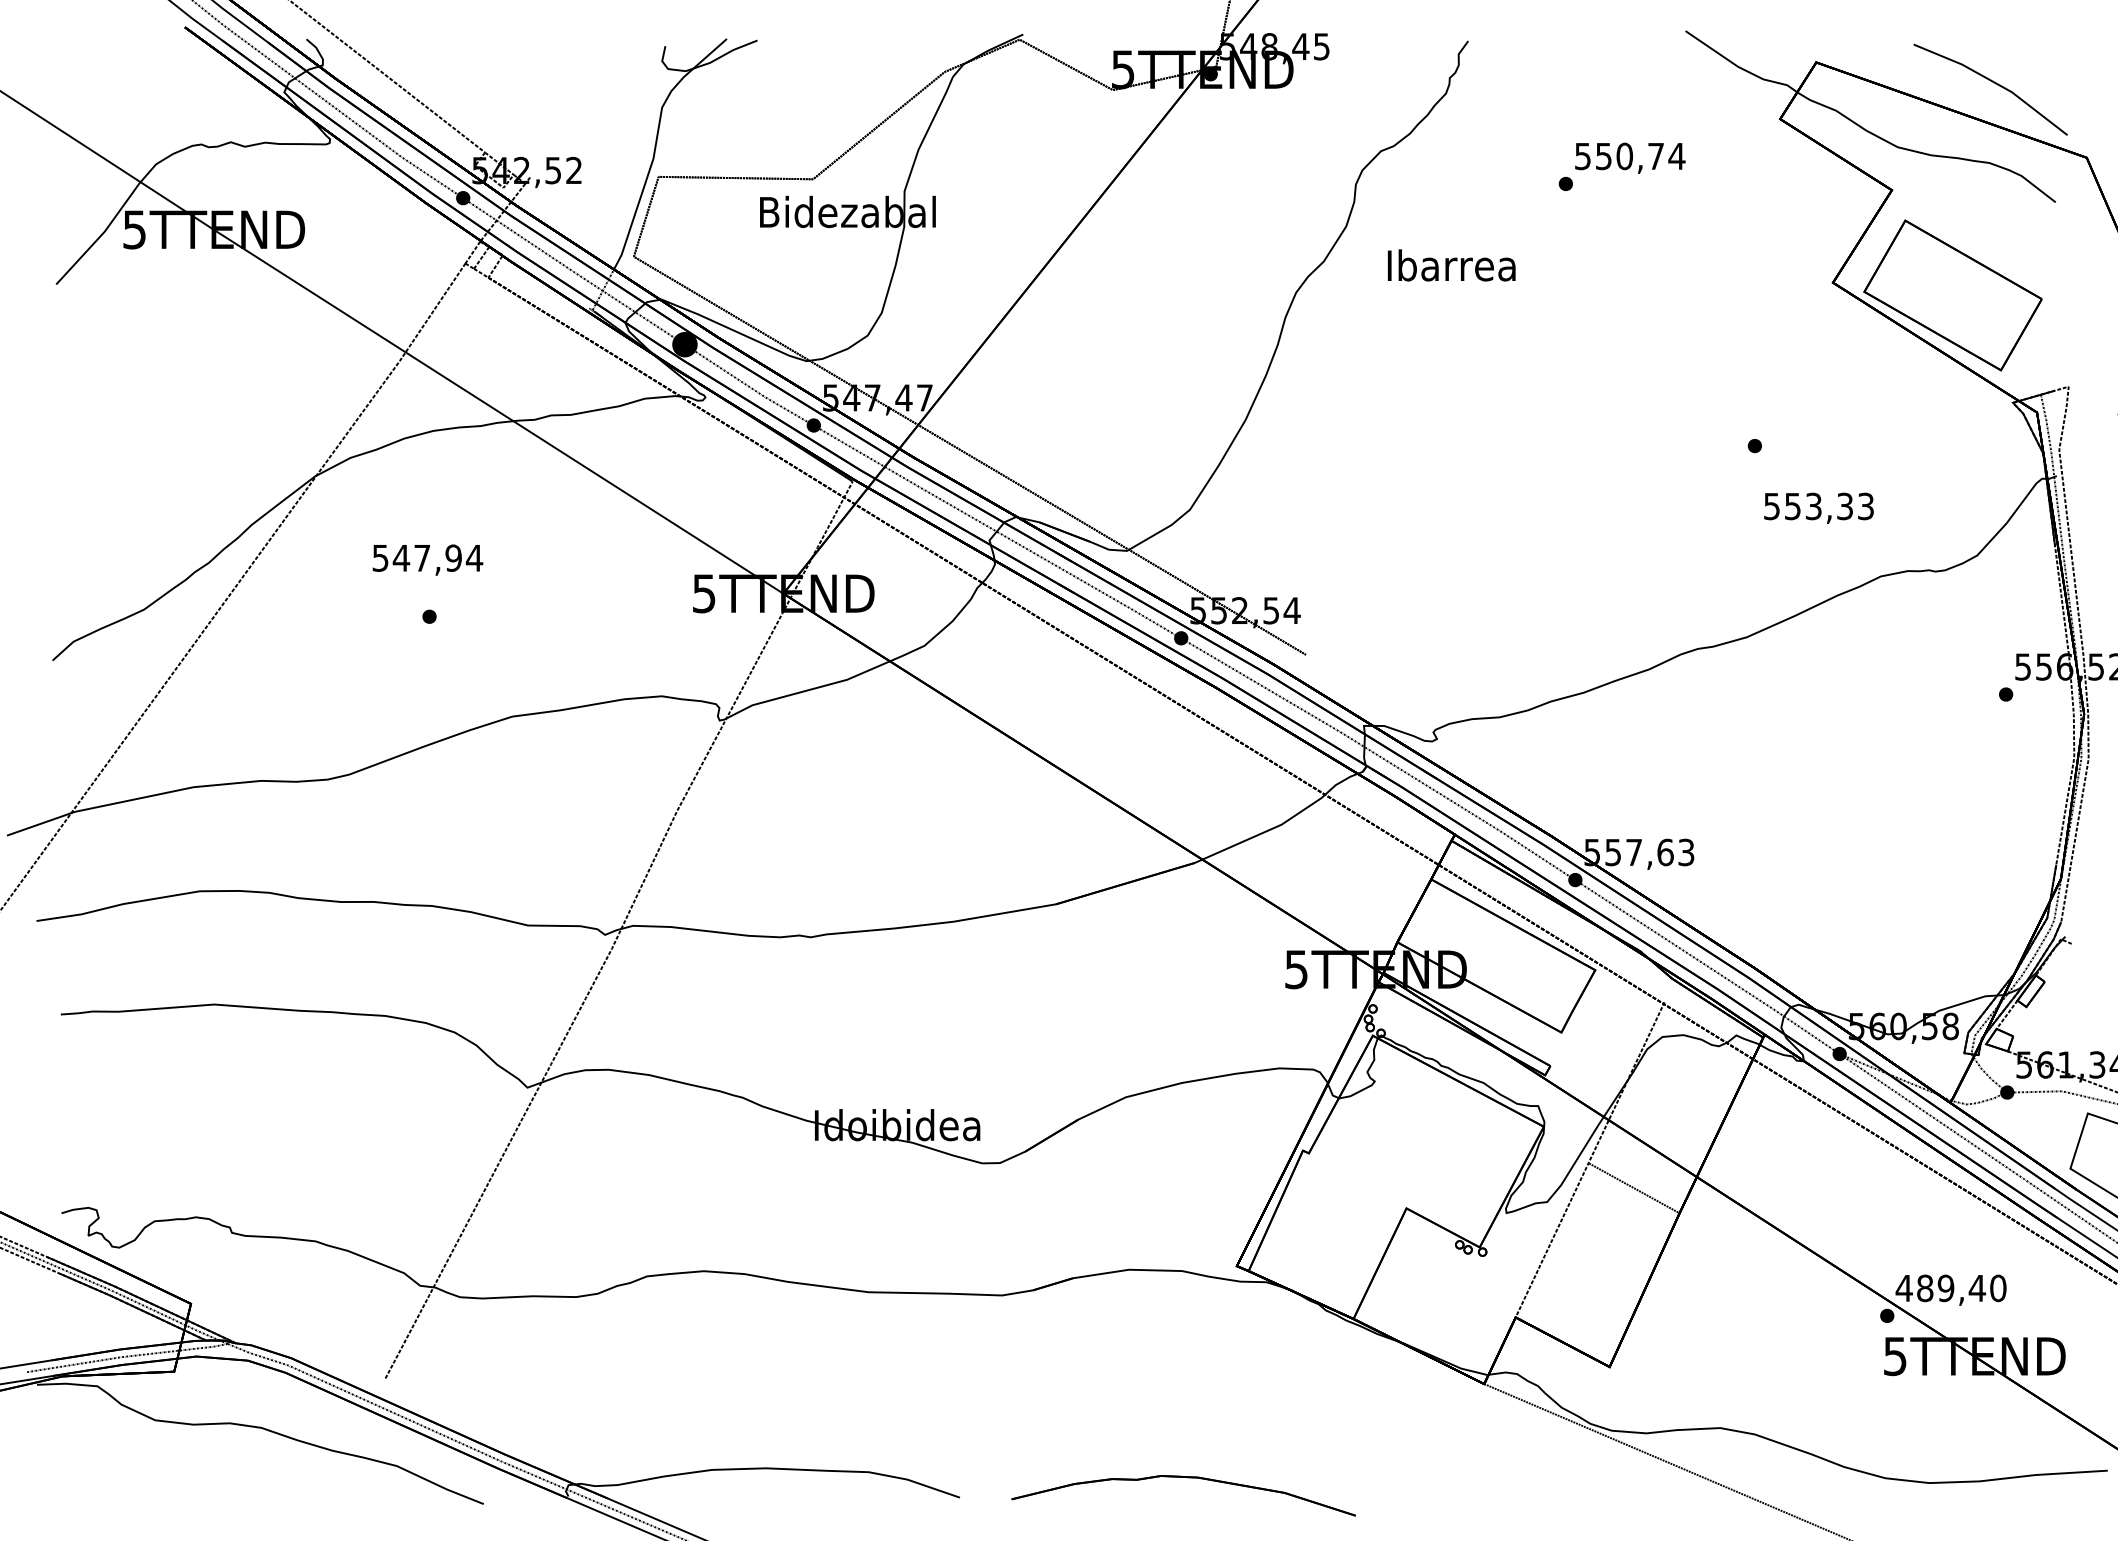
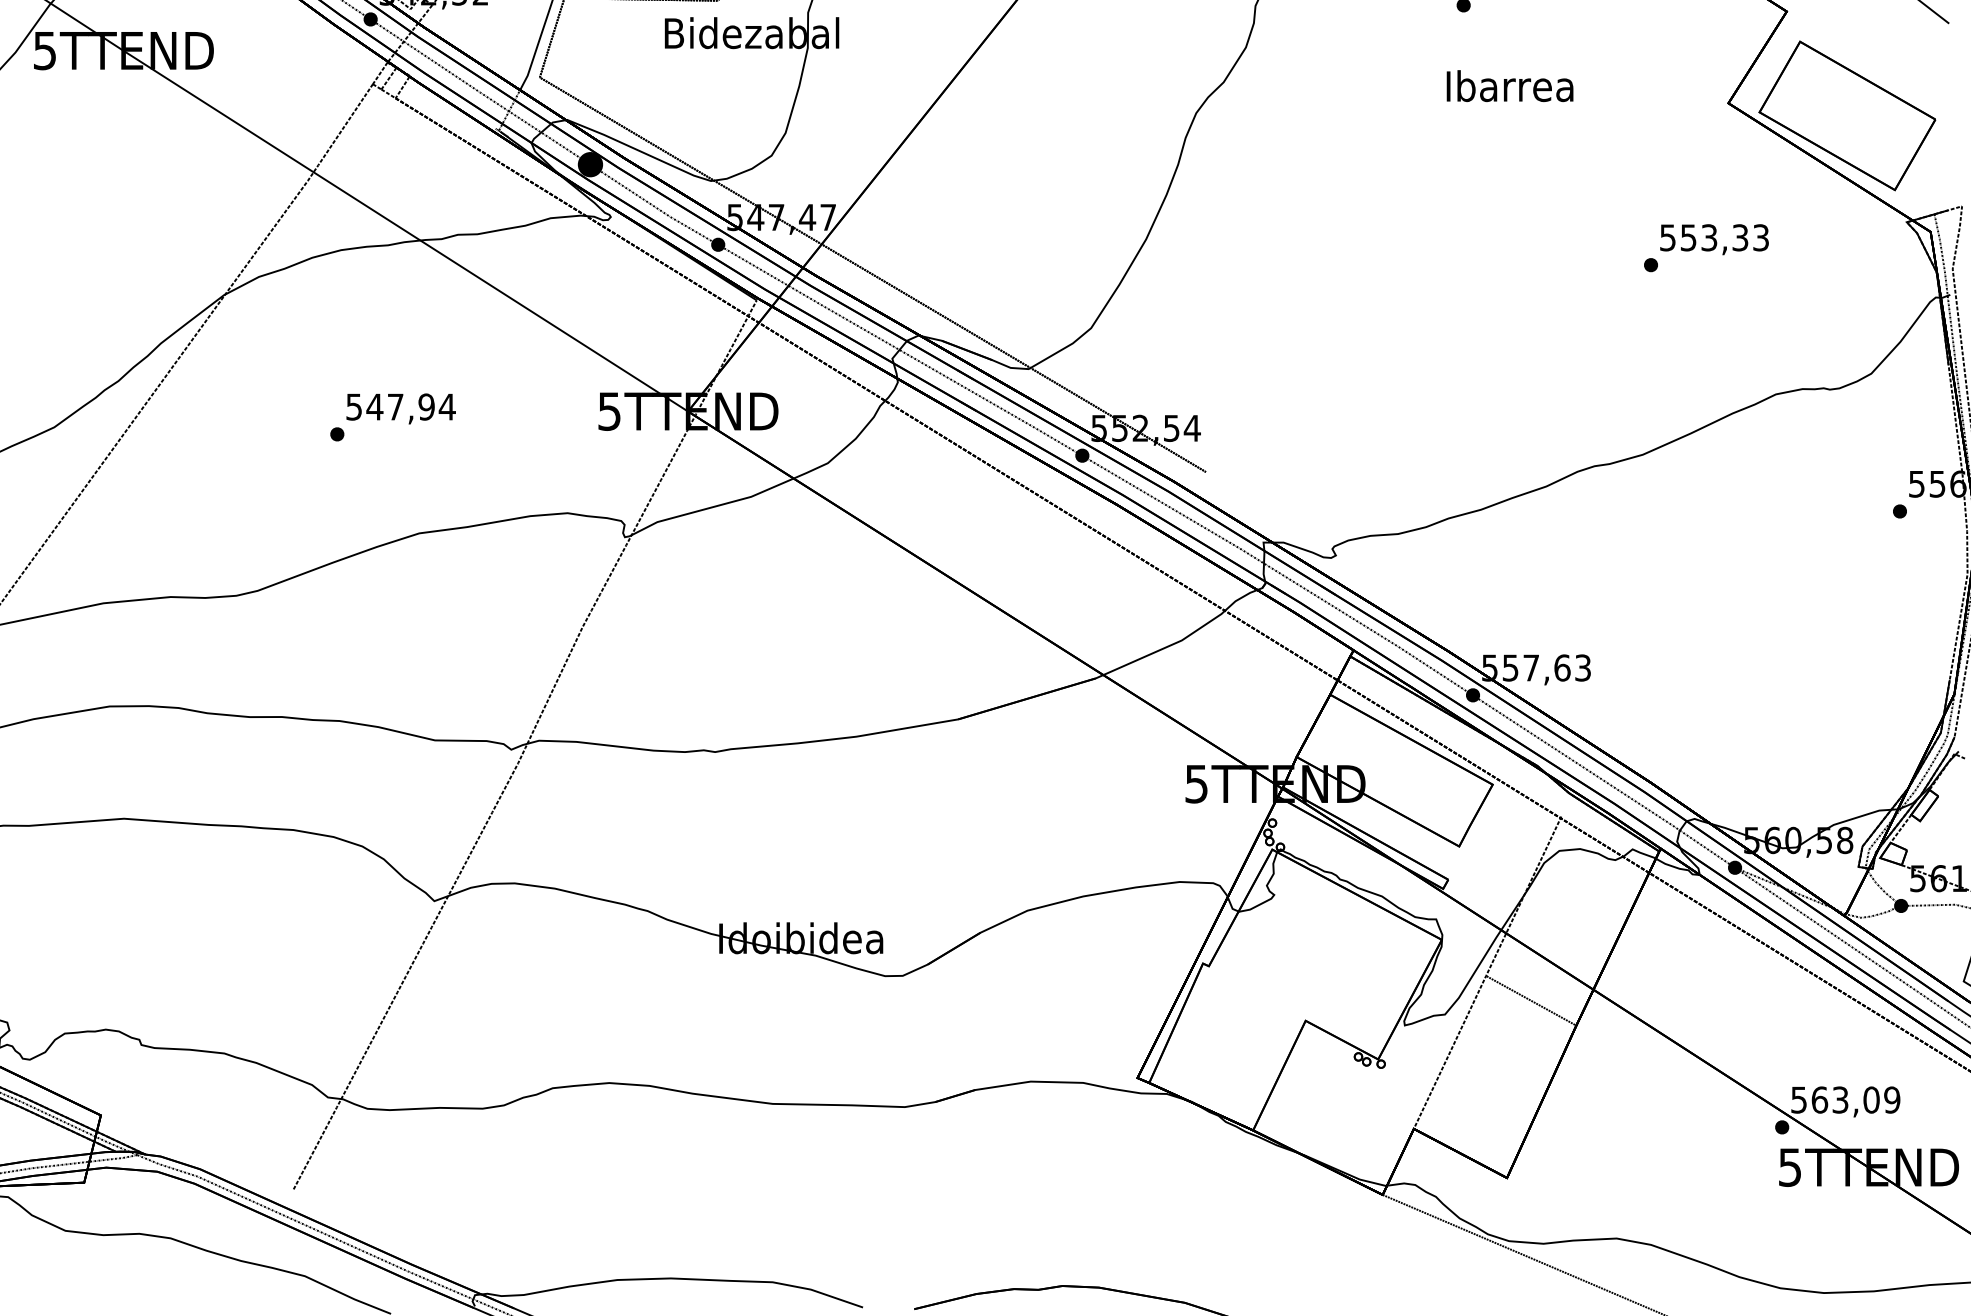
text: (1451, 265) -> (1509, 86), moved
text: (1818, 507) -> (1714, 238), moved
text: (427, 559) -> (400, 408), moved
text: (1950, 1288) -> (1844, 1100), 489,40 -> 563,09

